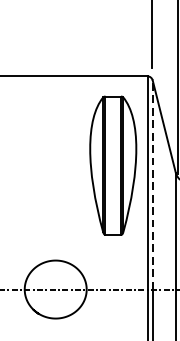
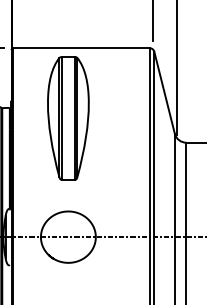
part: (113, 165) -> (68, 118), moved
line: (152, 184) -> (154, 144), dashed -> solid

